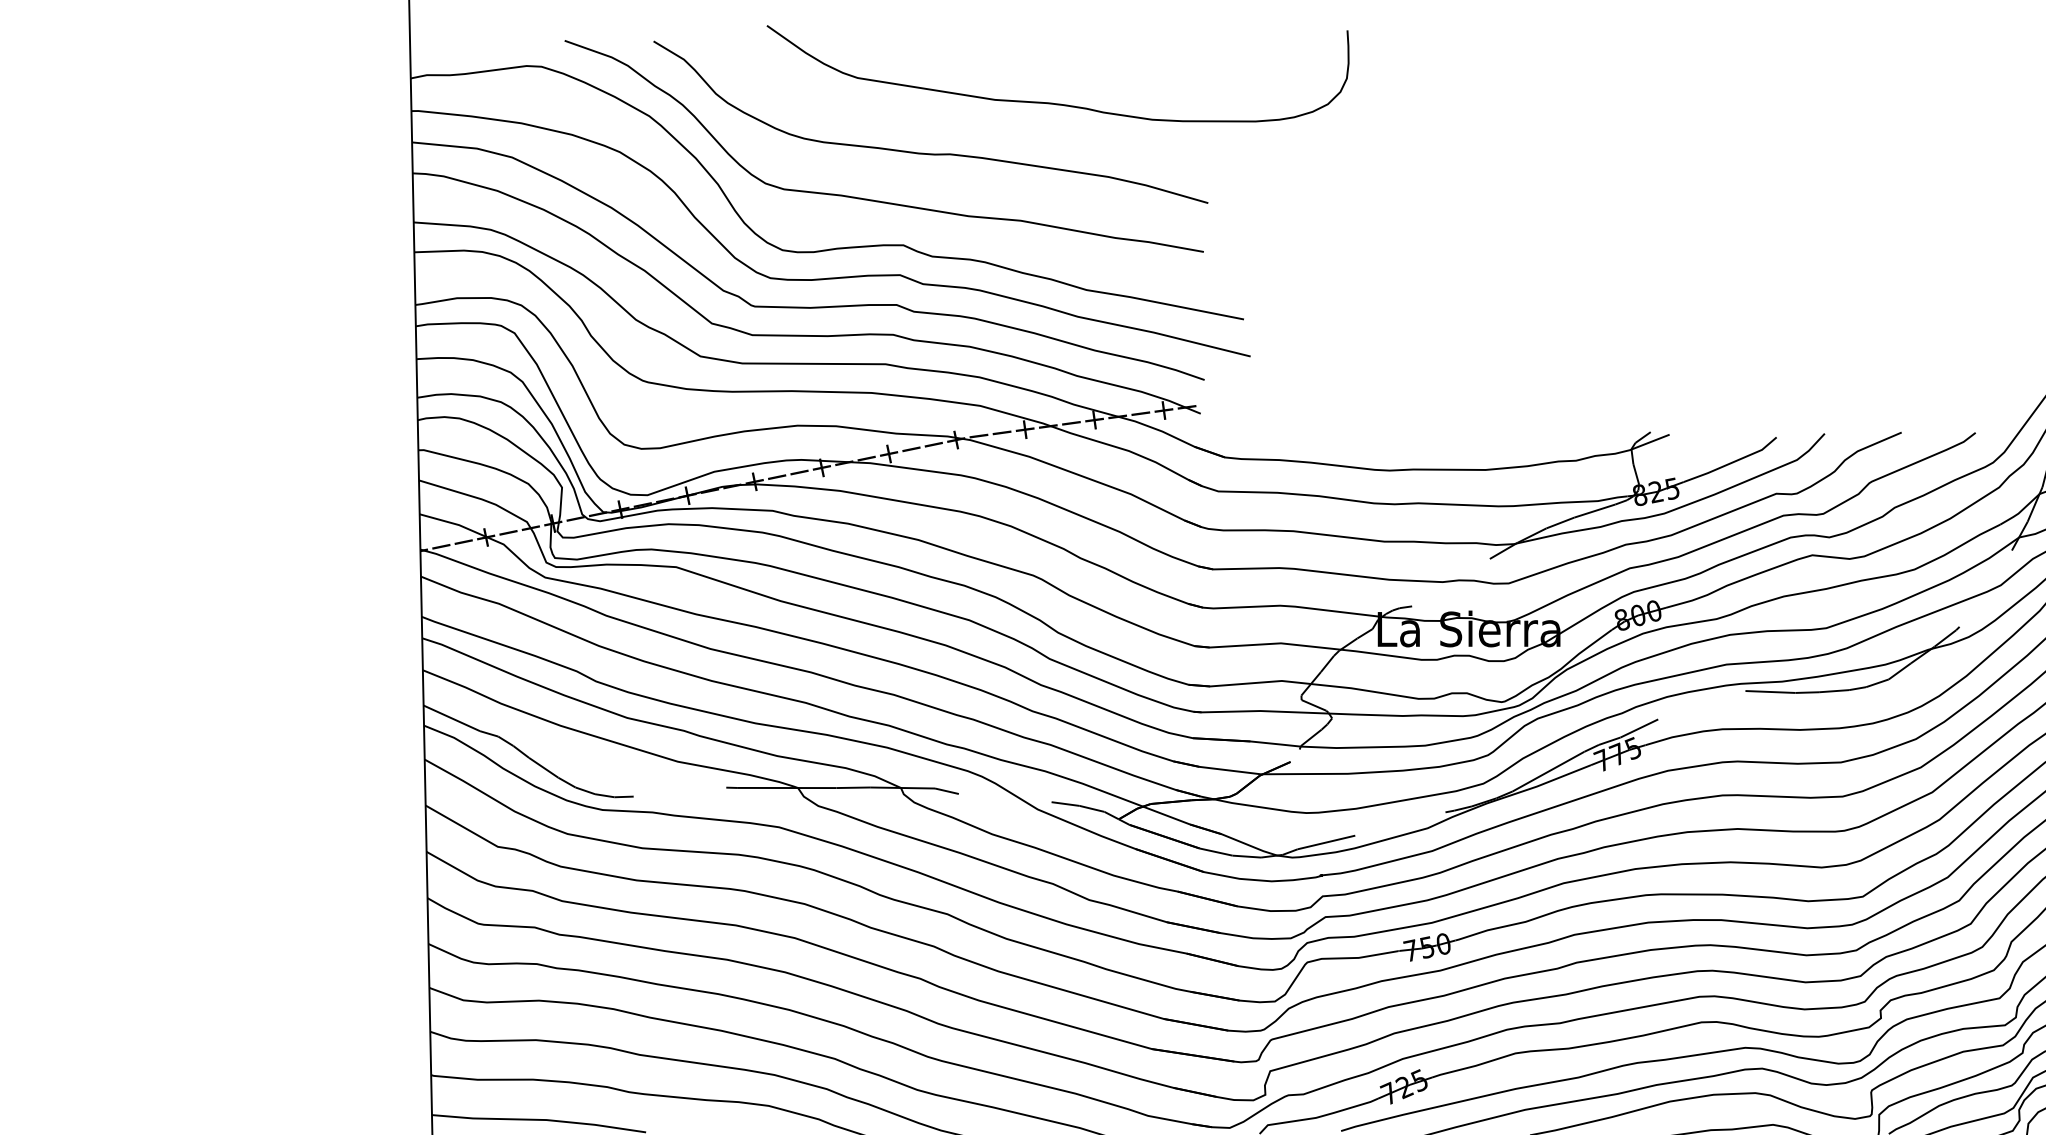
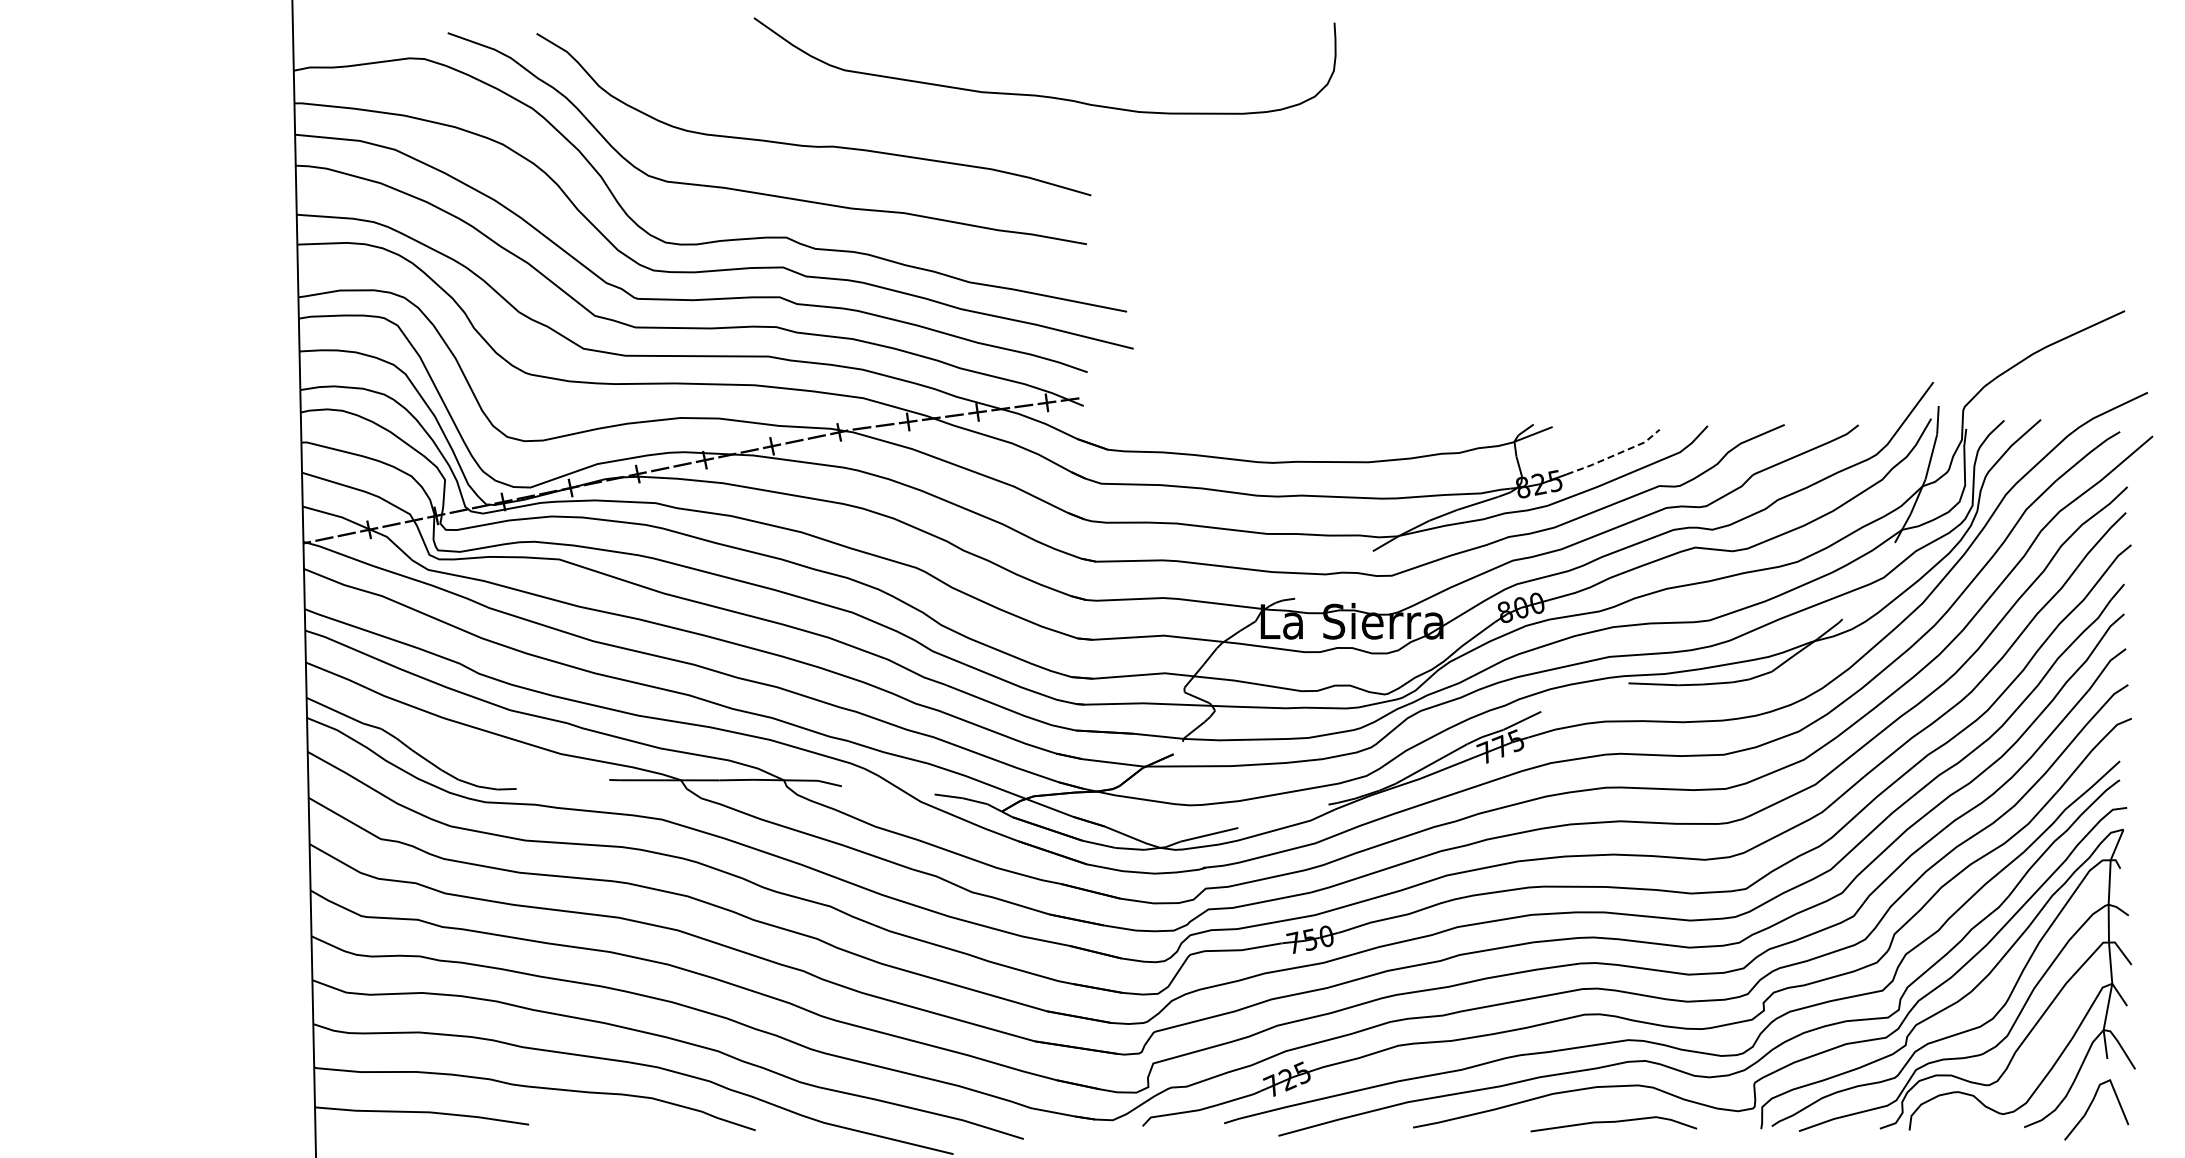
curve: (1050, 102) -> (1037, 94), moved
line: (1732, 462) -> (1615, 454), solid -> dashed

